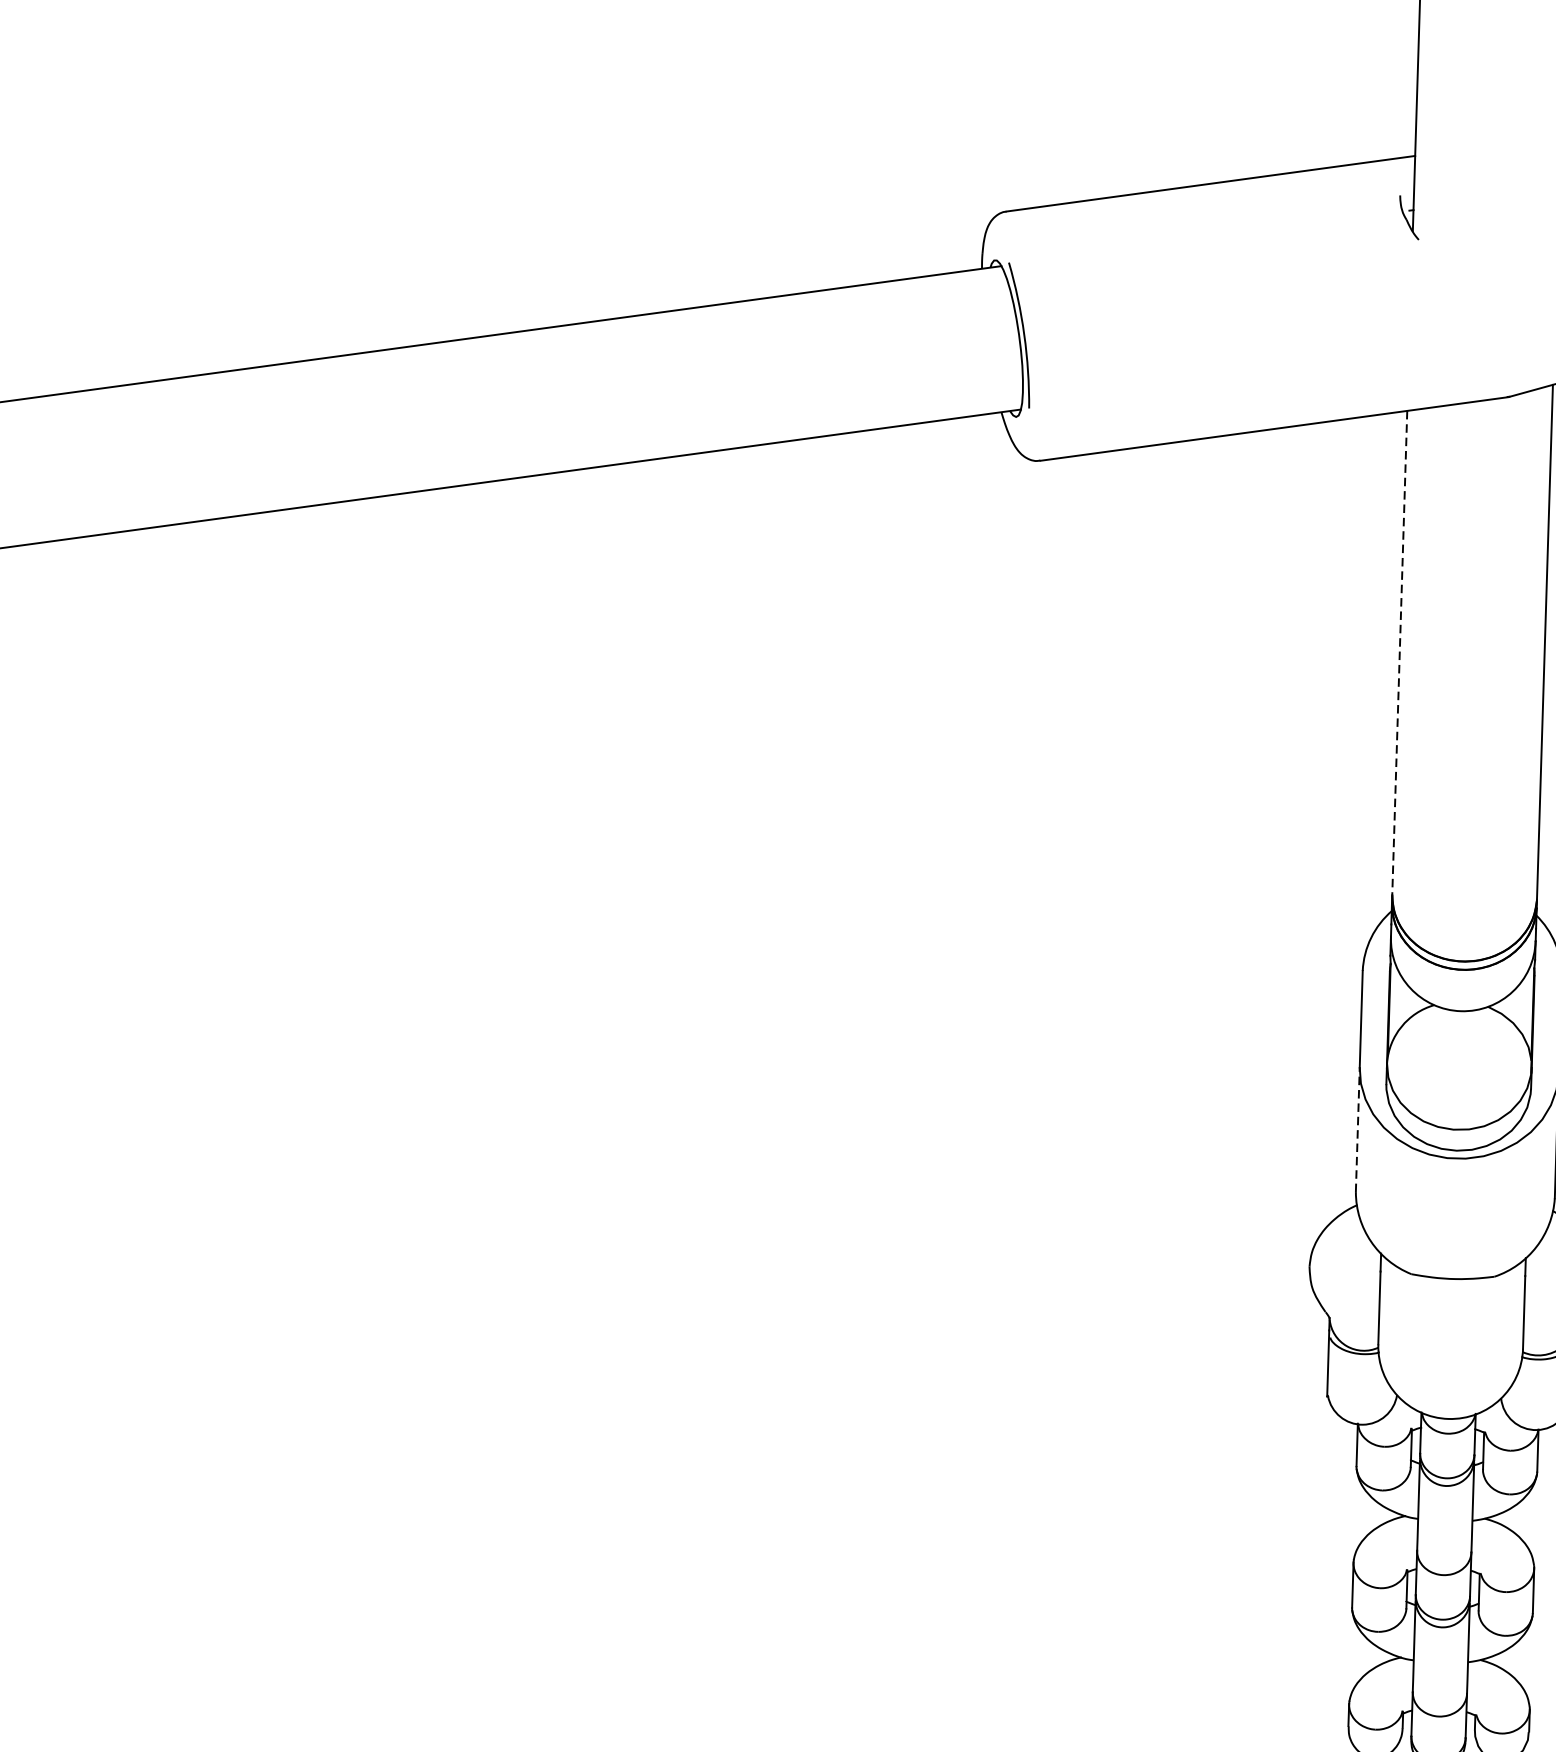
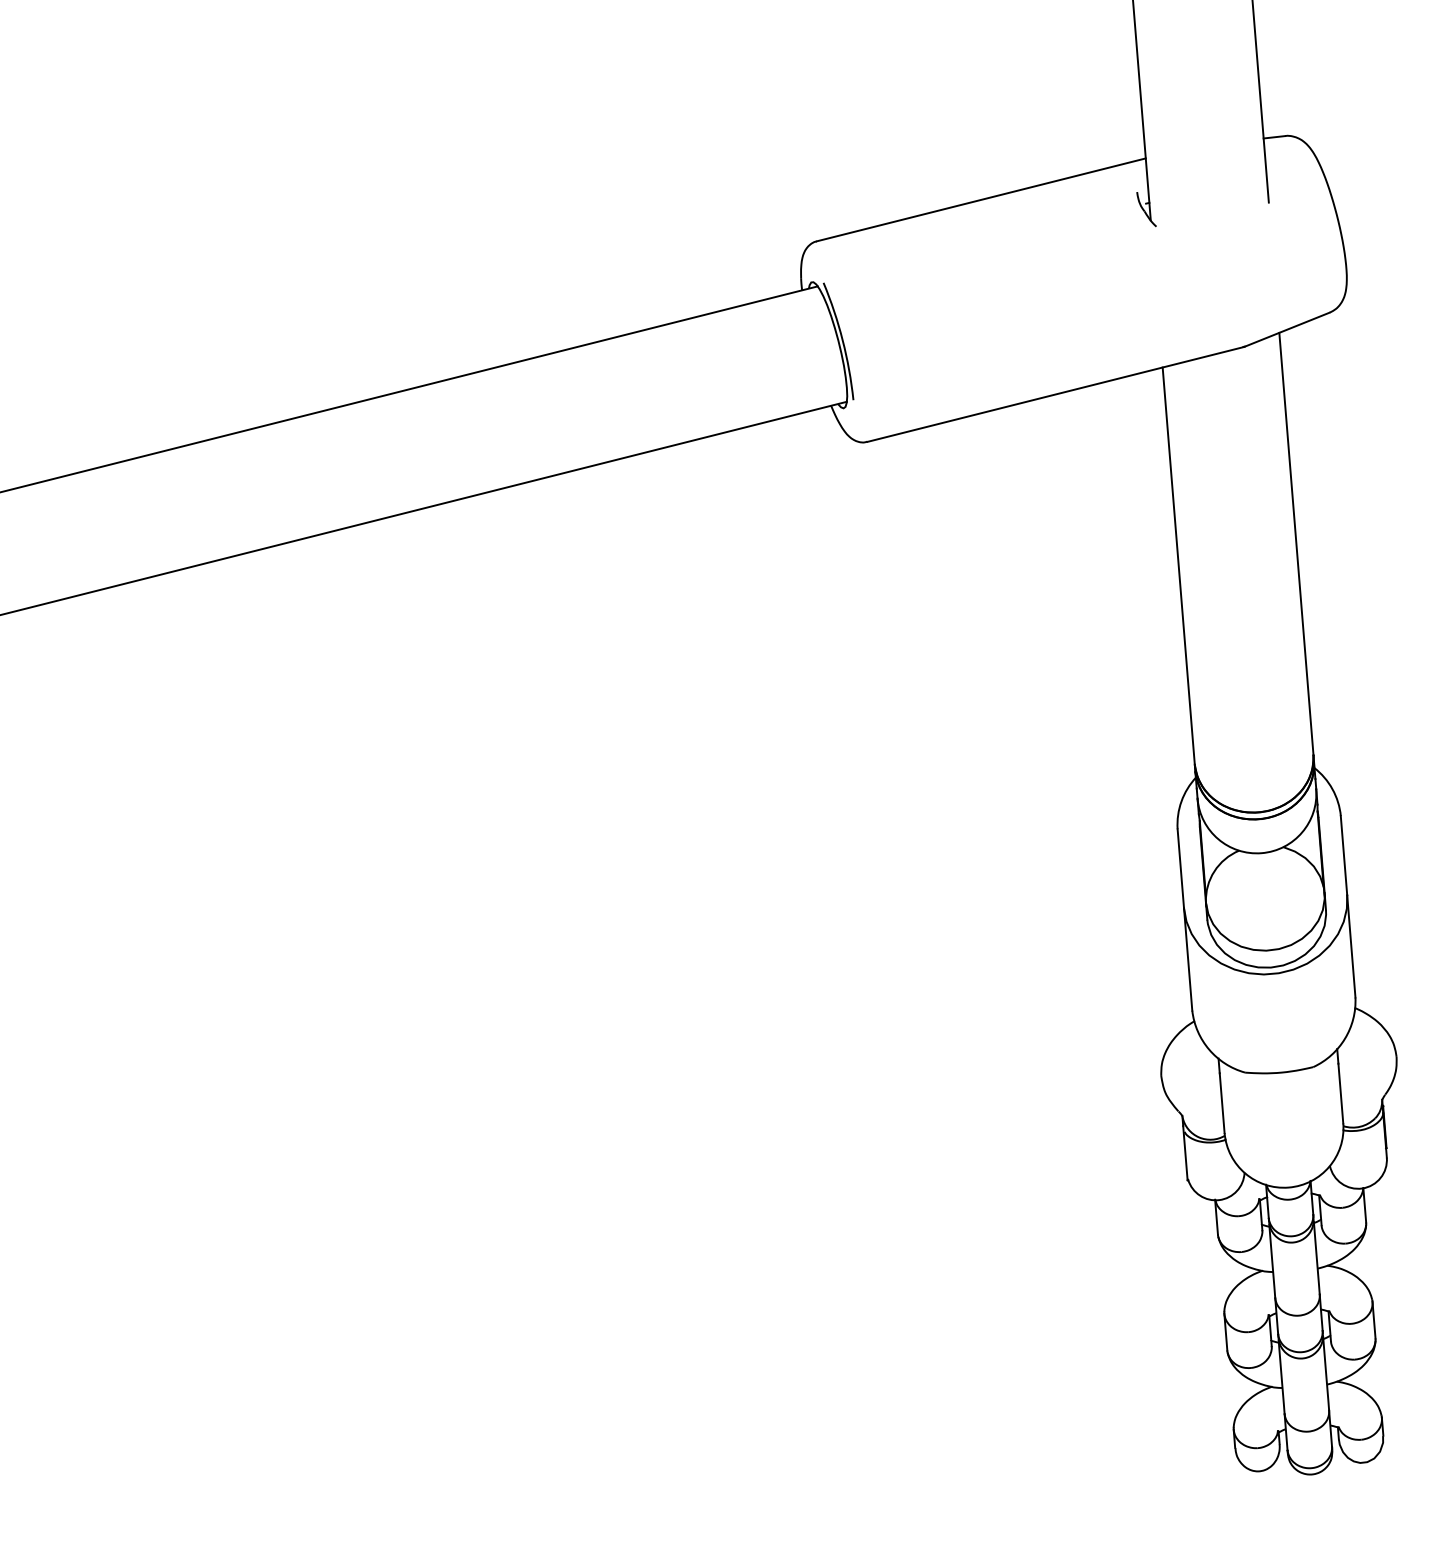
line: (1399, 653) -> (1178, 566), dashed -> solid
line: (1358, 1129) -> (1188, 959), dashed -> solid

